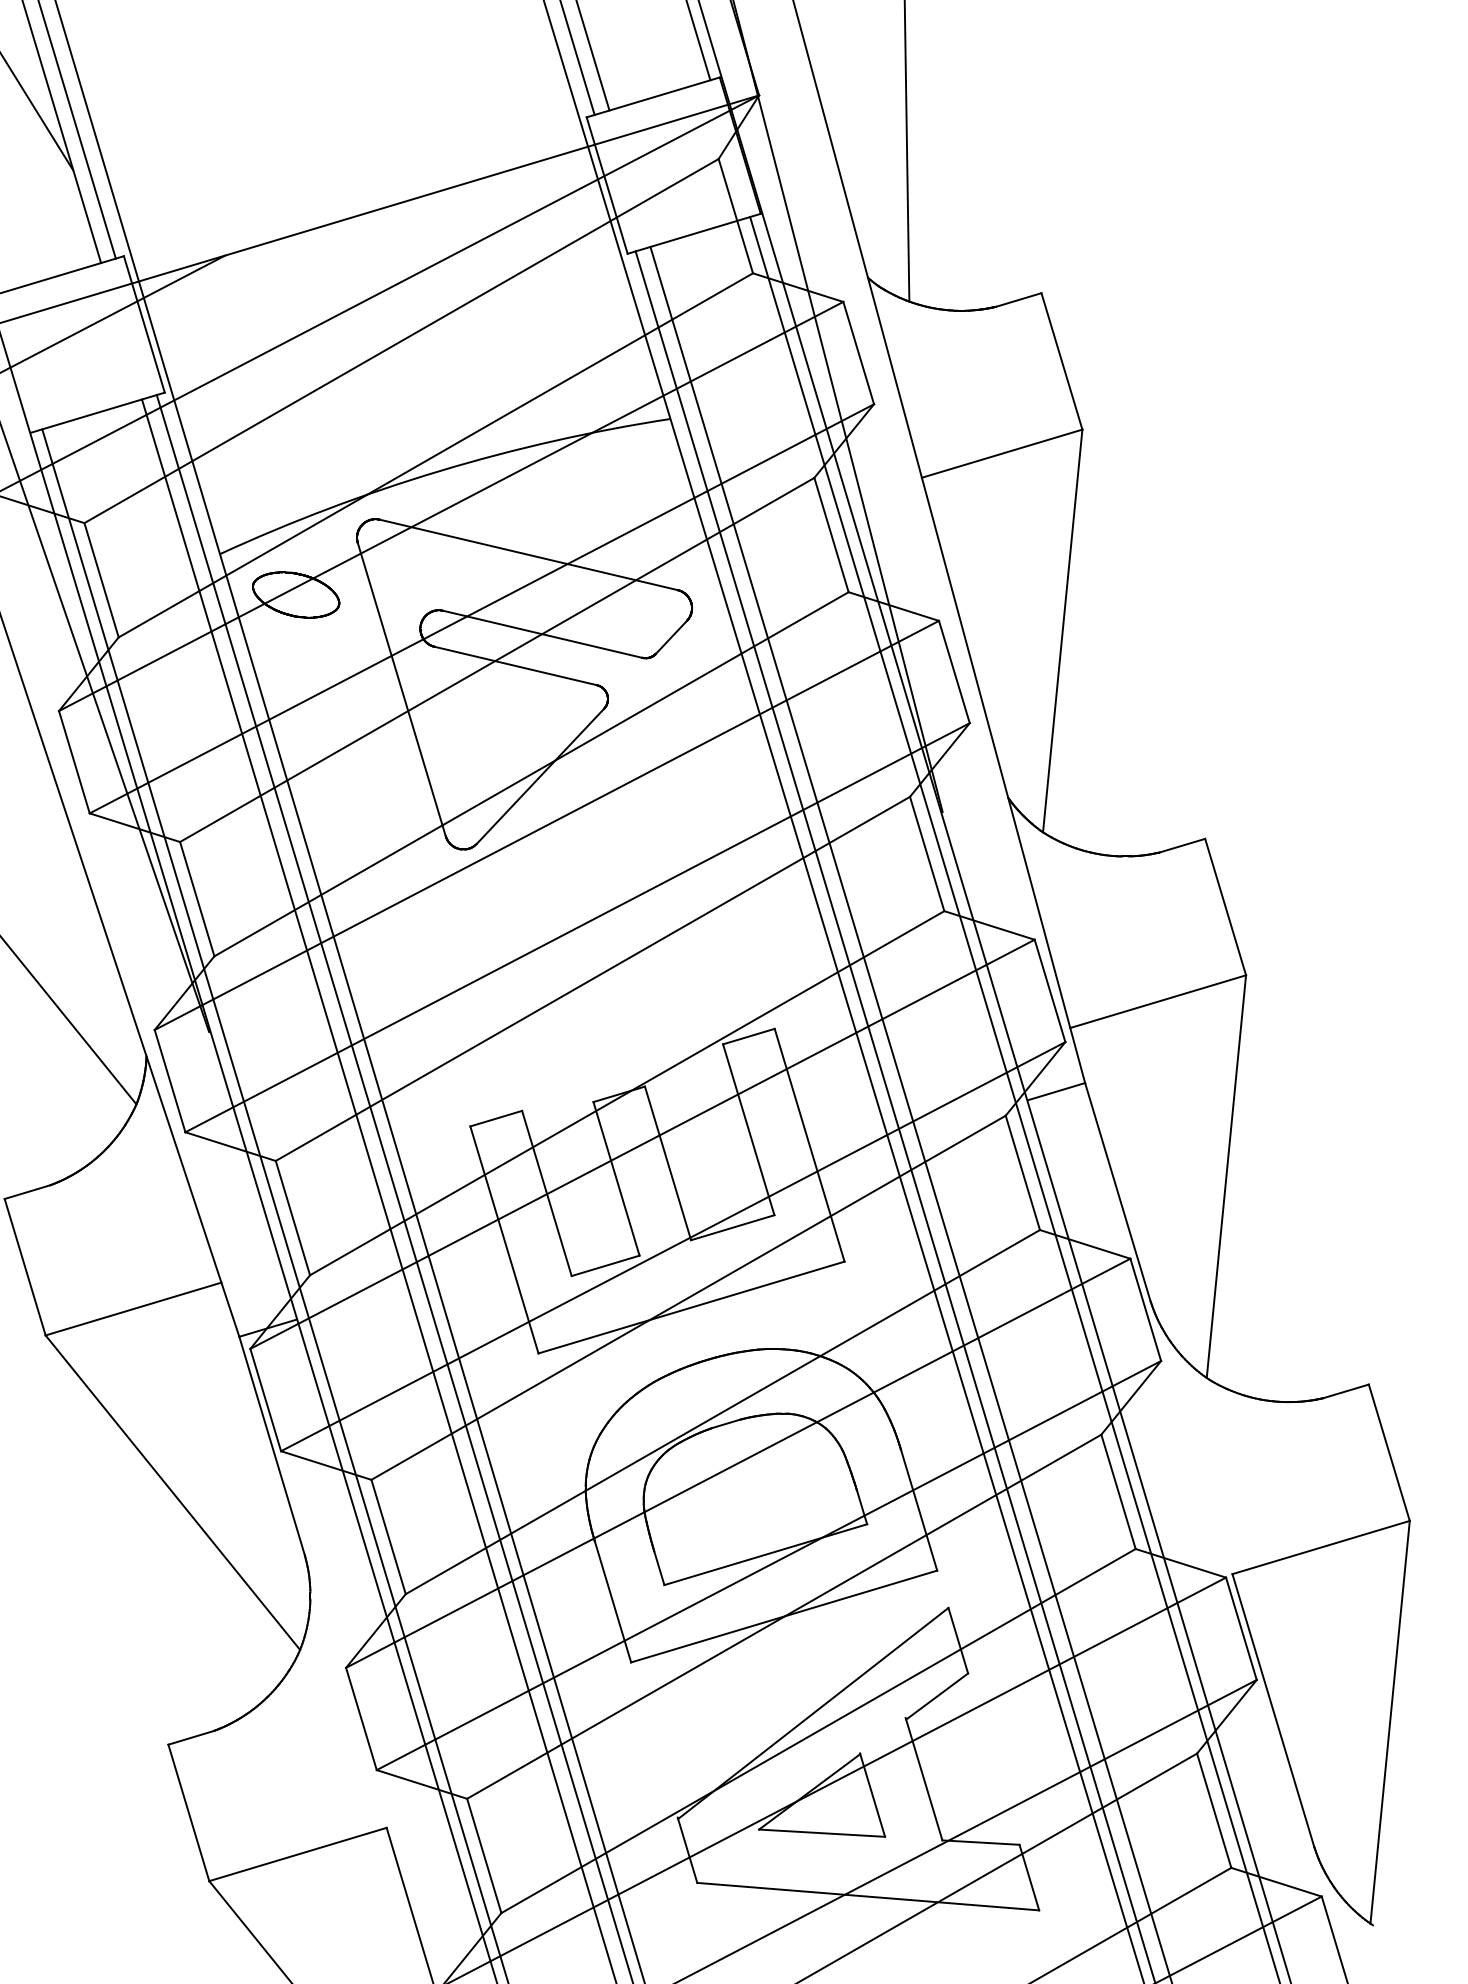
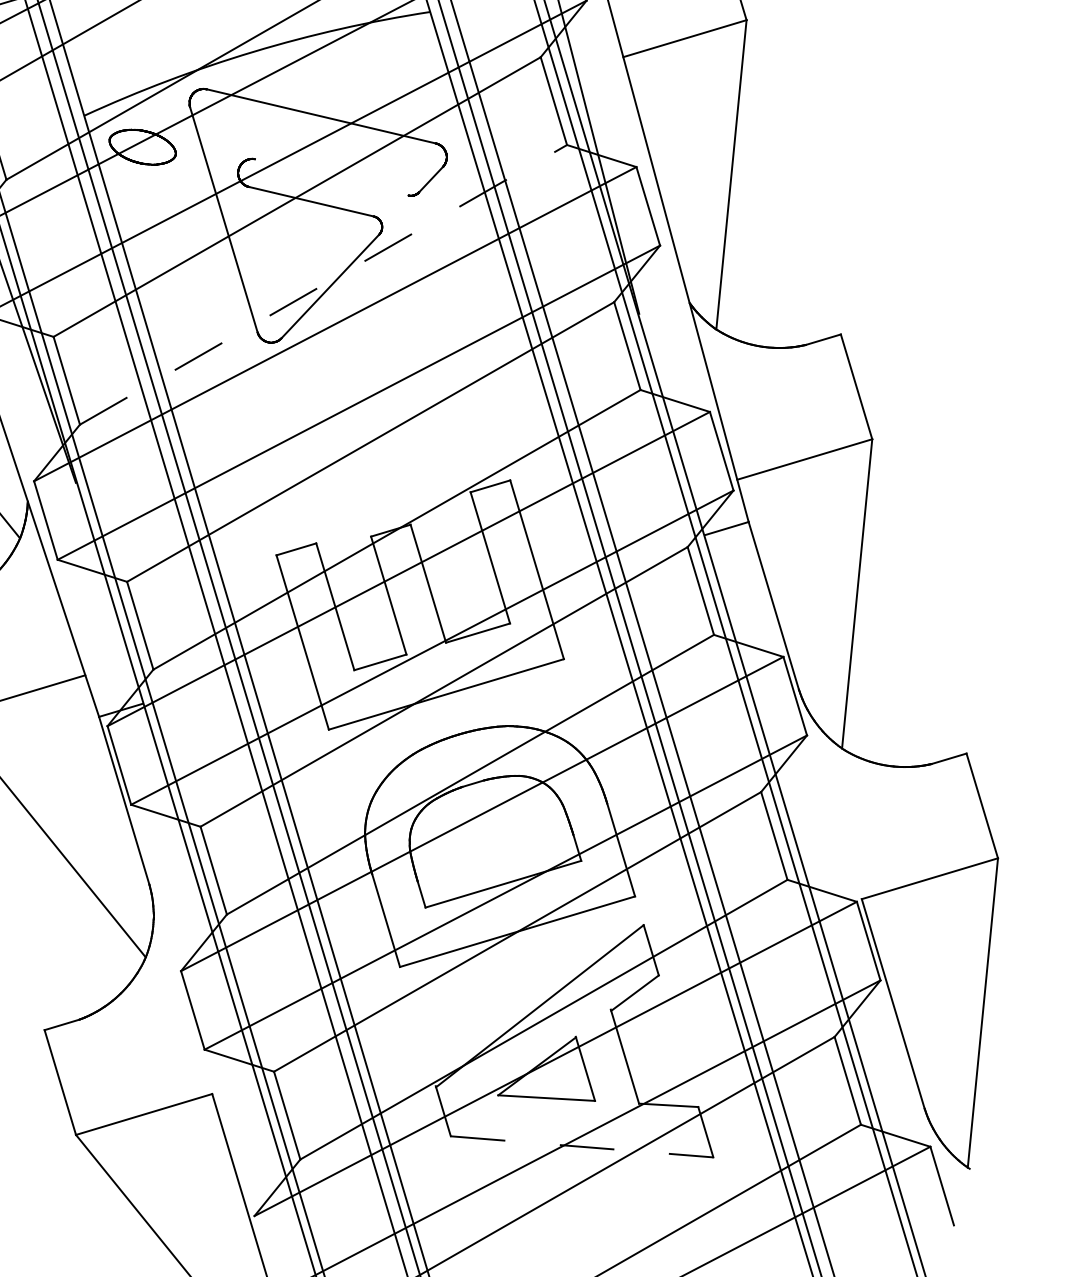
line: (542, 633) -> (331, 176), removed
line: (531, 774) -> (323, 285), solid -> dashed
line: (868, 1896) -> (582, 1146), solid -> dashed

